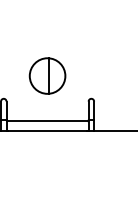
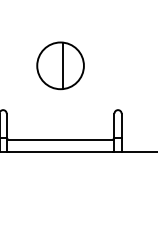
part: (47, 75) -> (60, 65), moved

